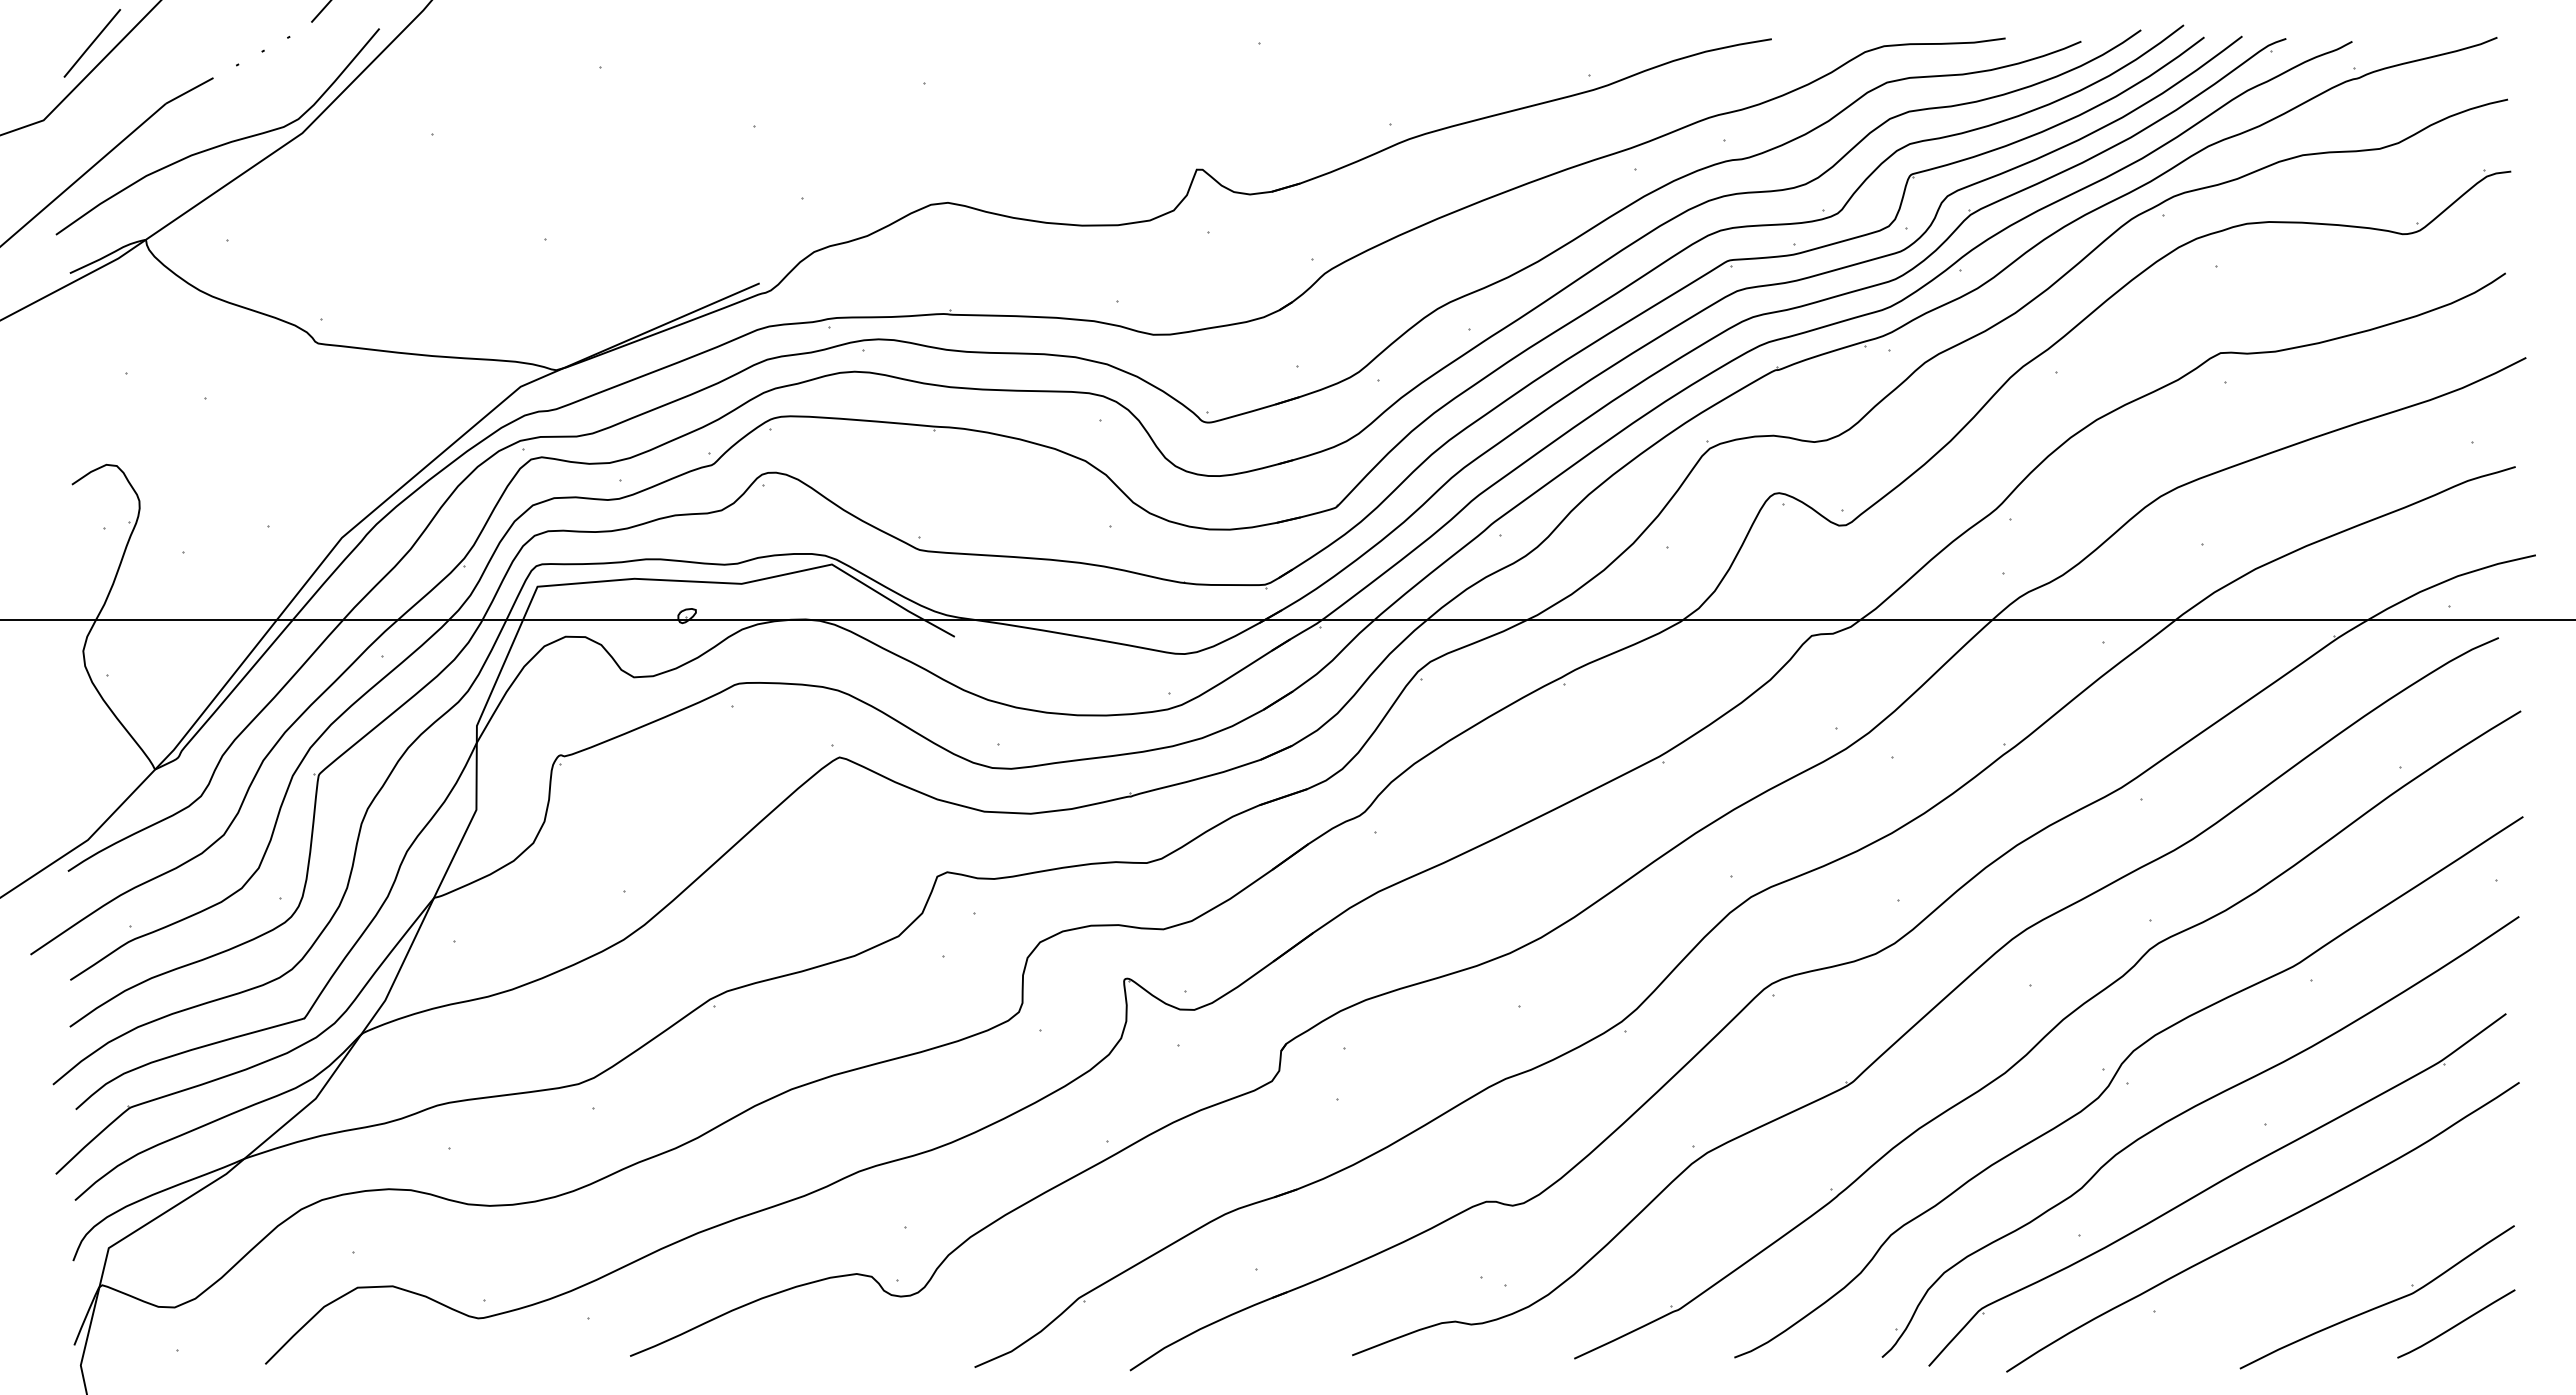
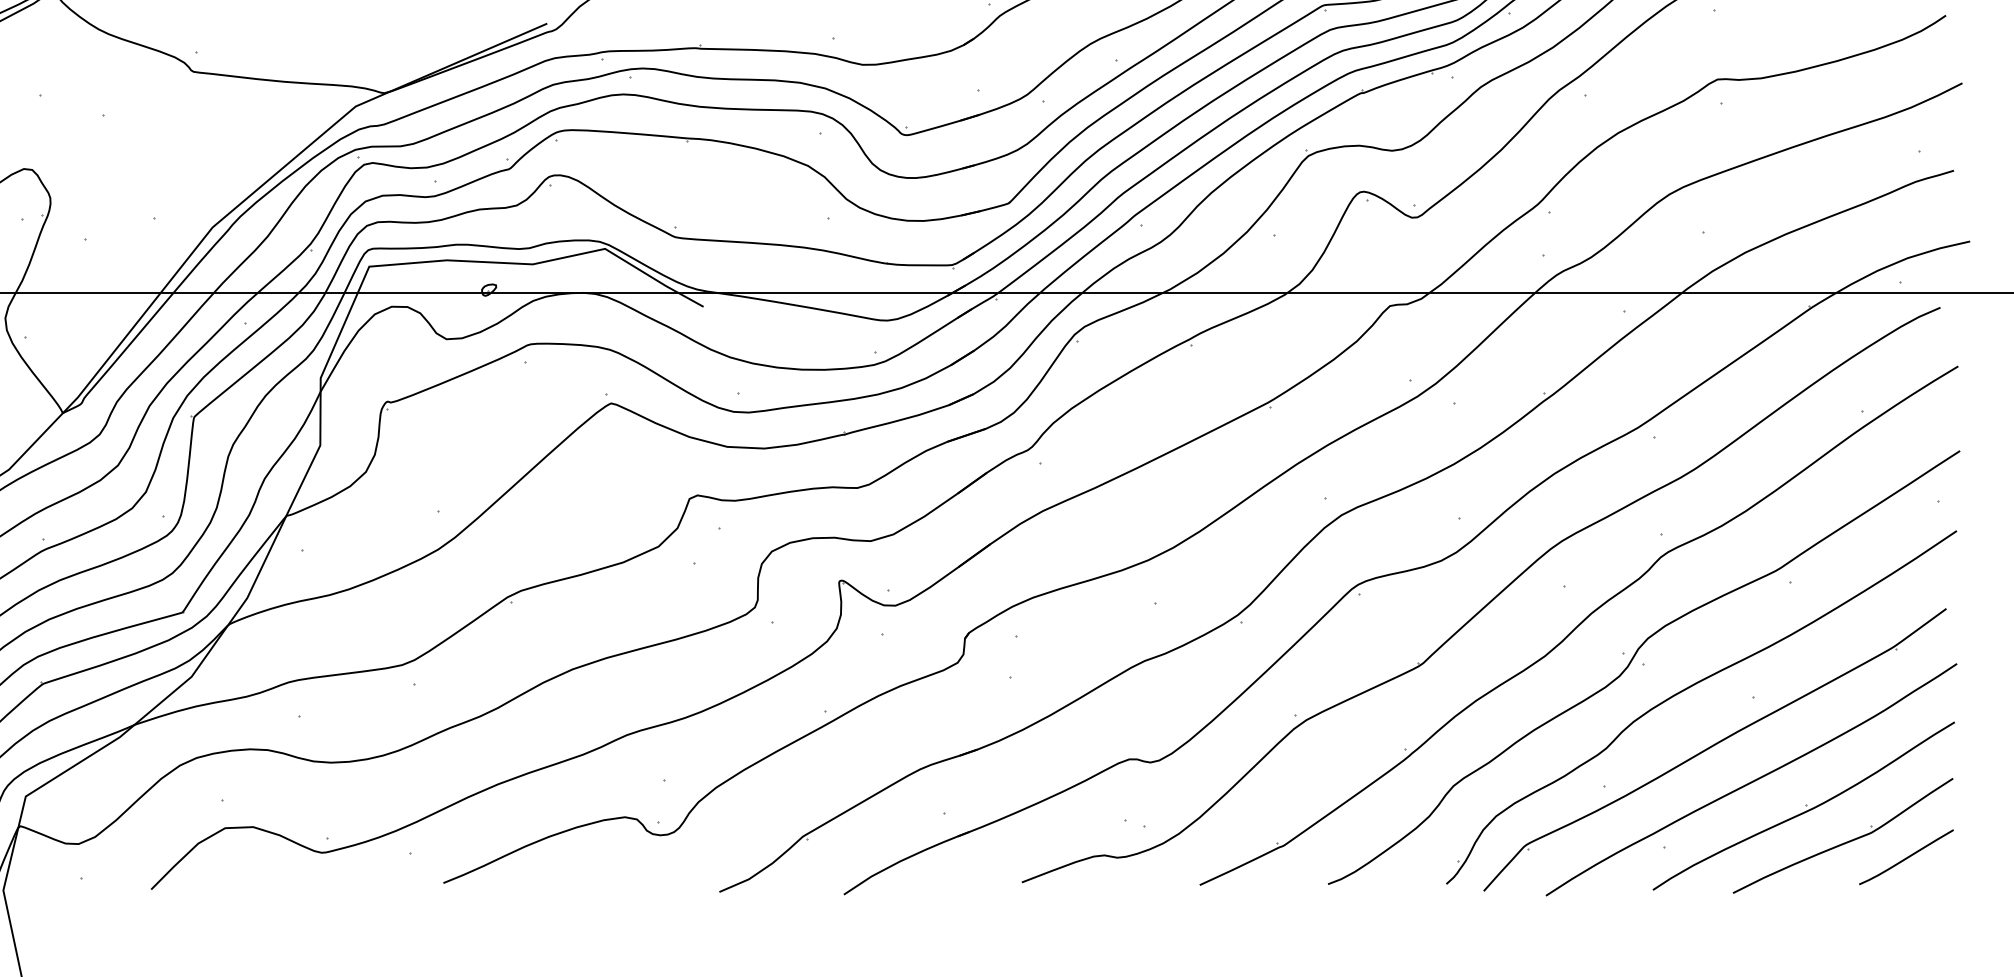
part: (2327, 1259) -> (1803, 805), added

